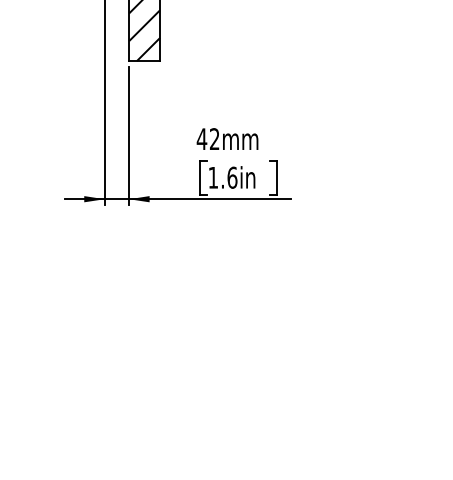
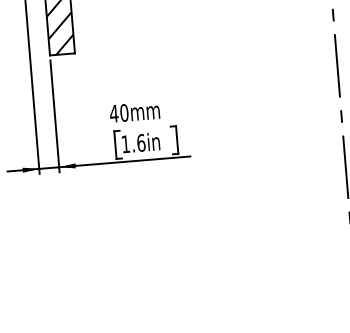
text: (214, 139) -> (124, 113), 42mm -> 40mm

